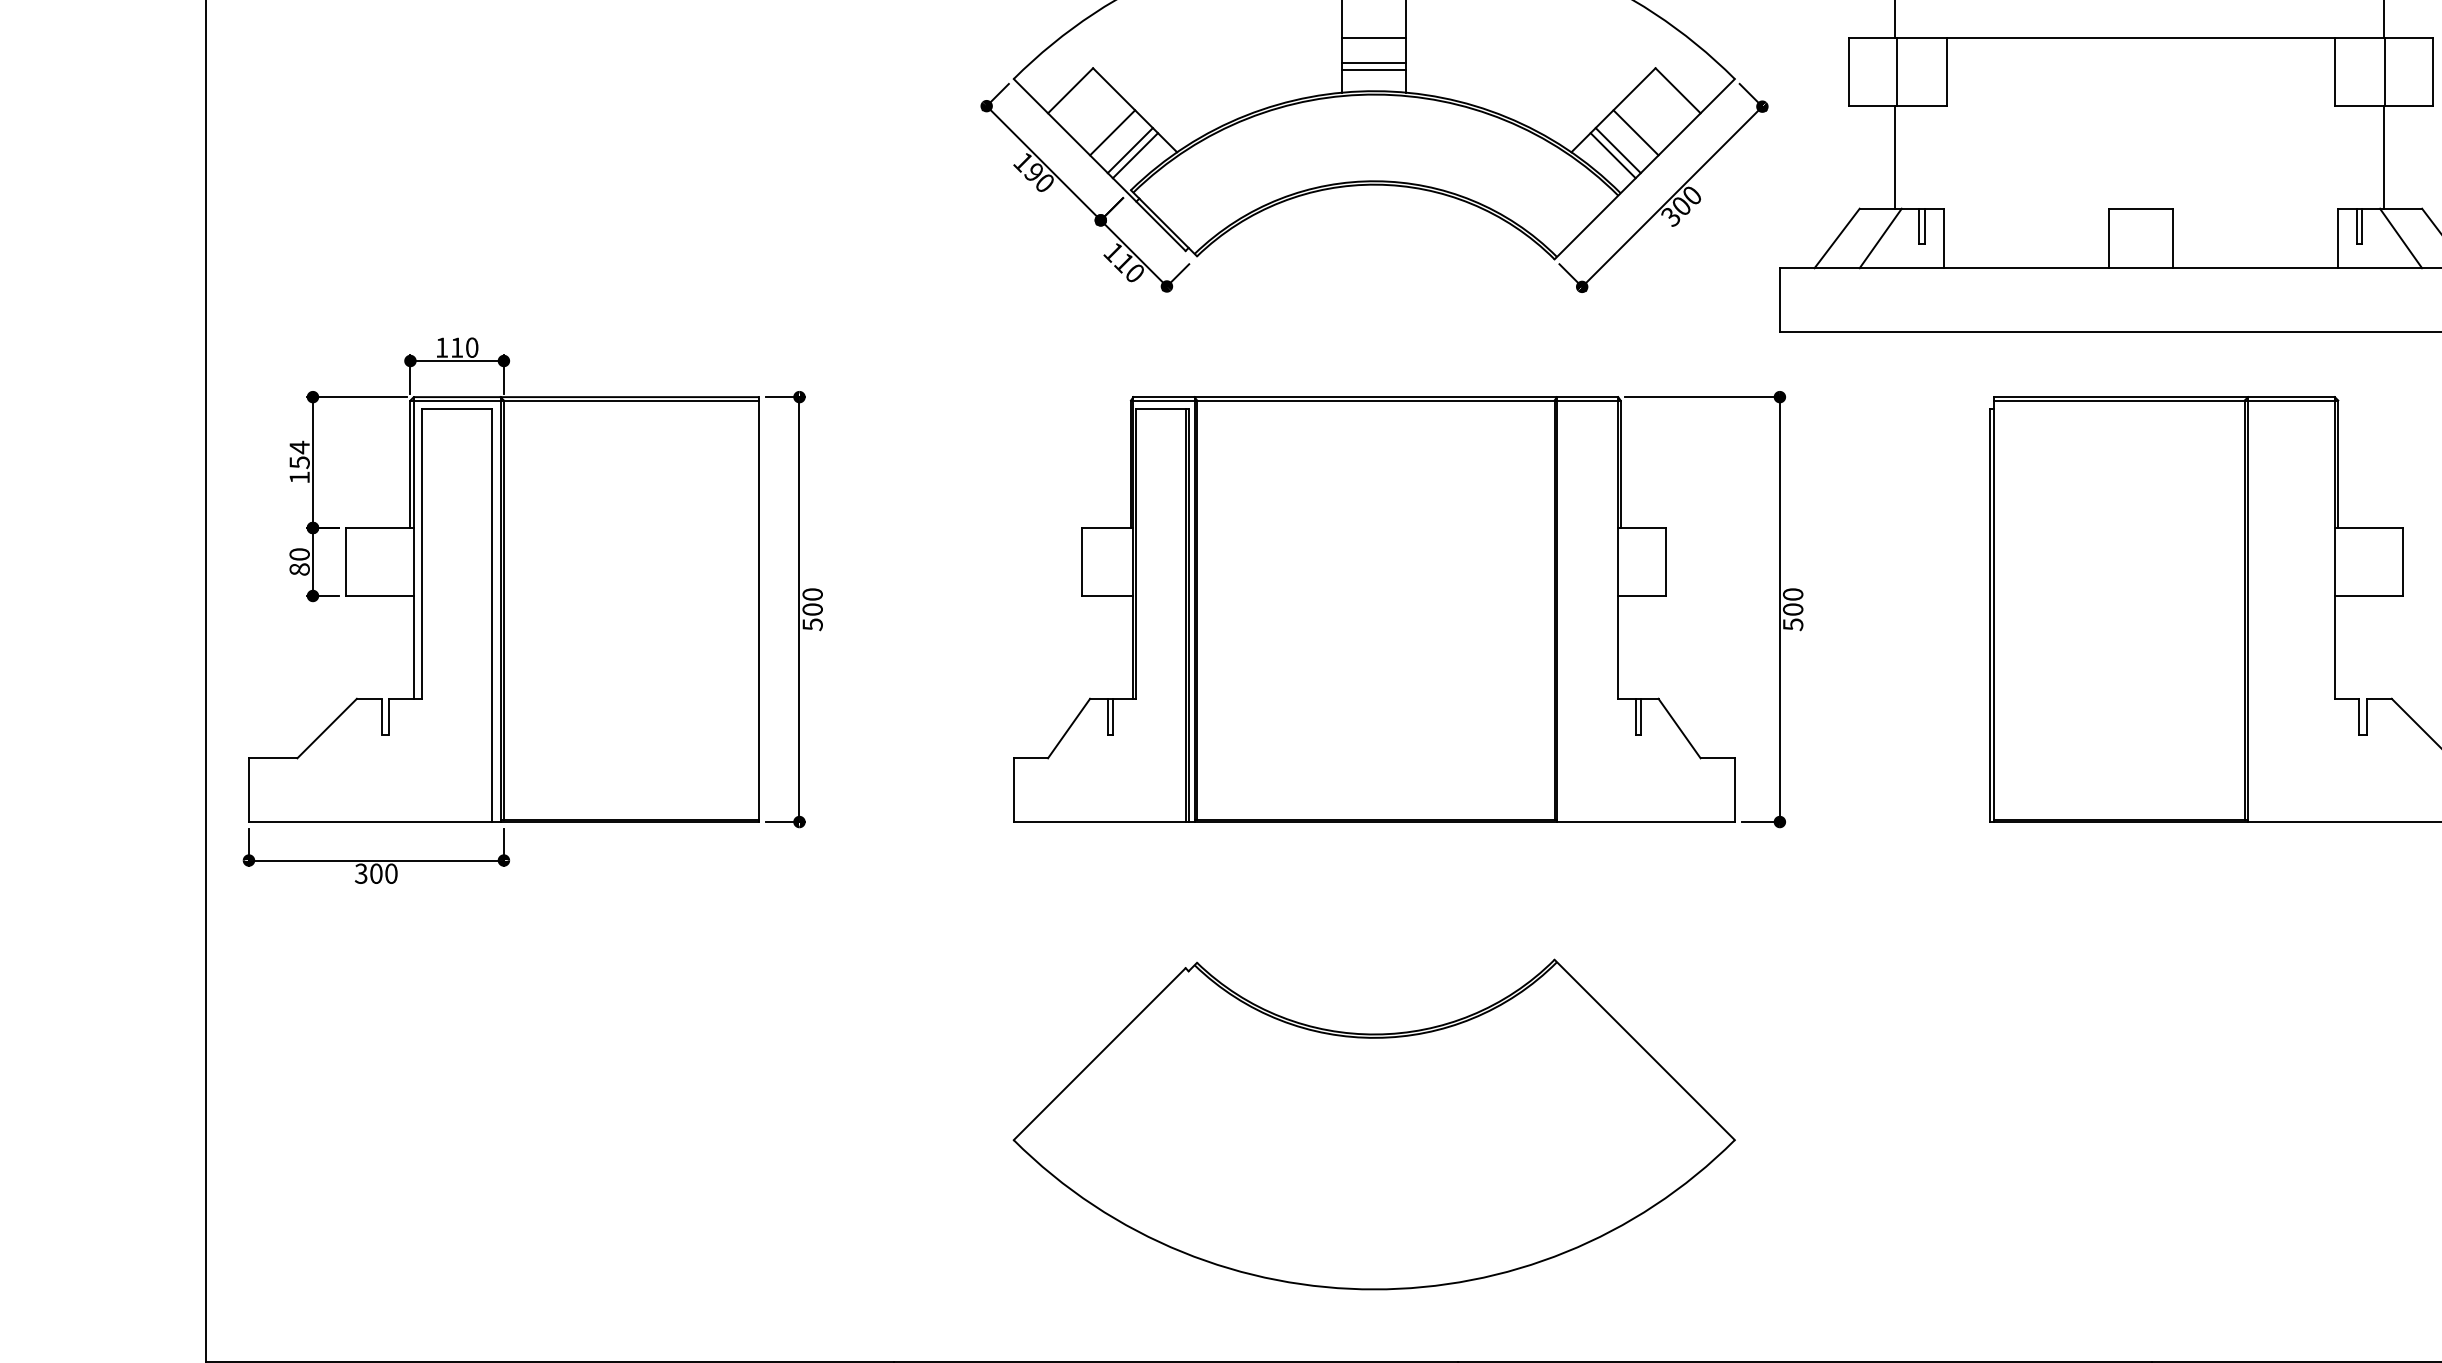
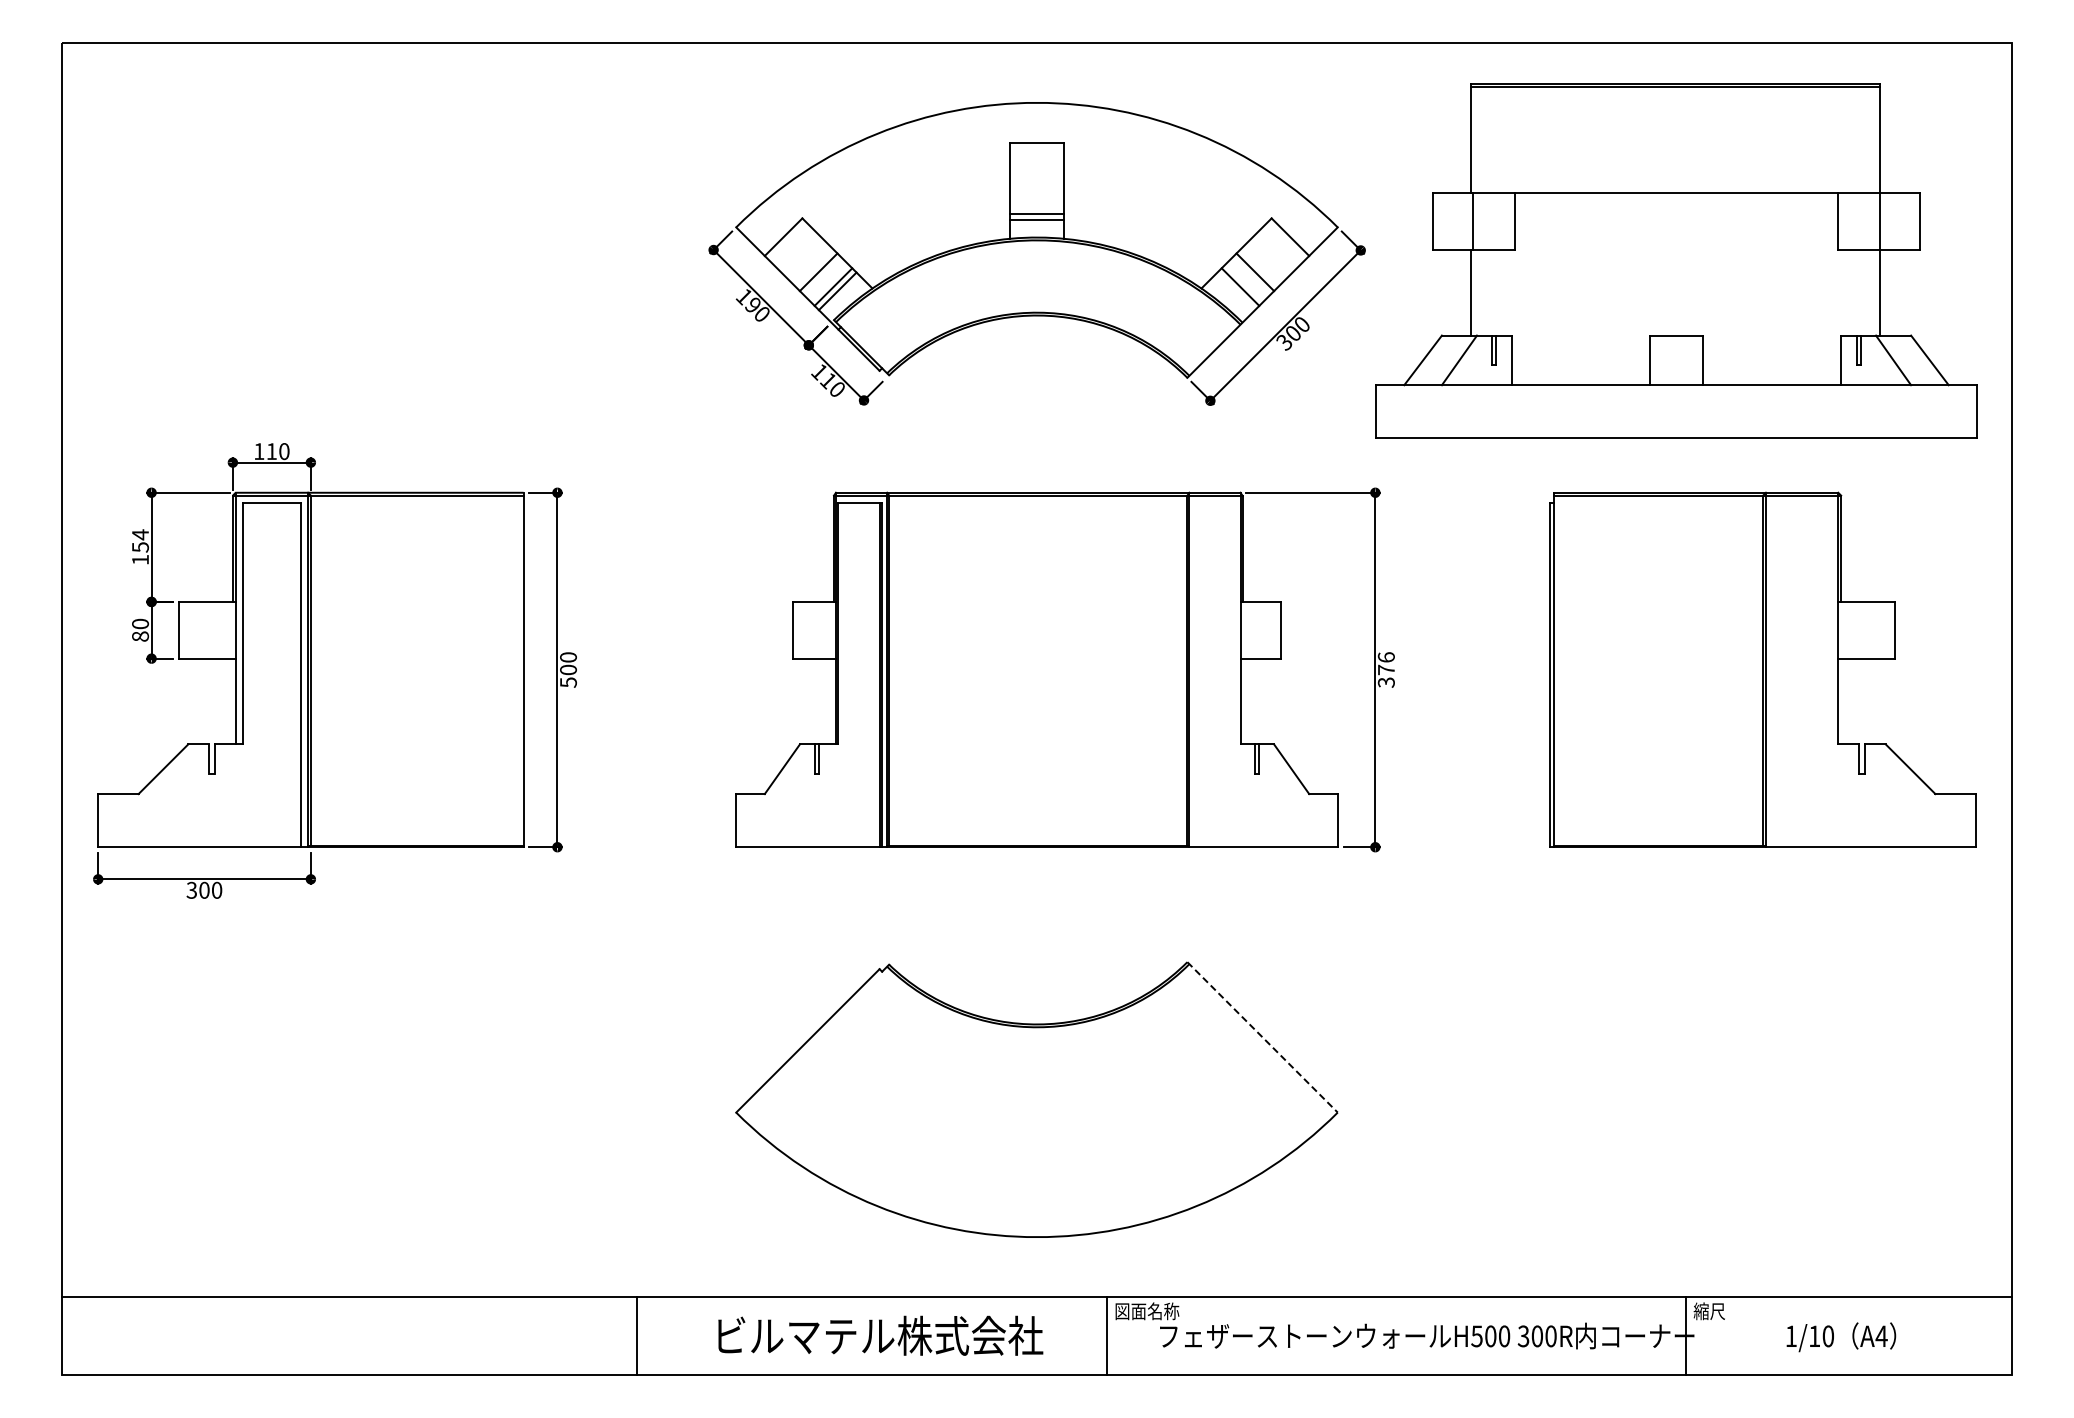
line: (1373, 37) -> (1036, 192), removed
line: (1613, 155) -> (1236, 291), removed
text: (1792, 608) -> (1385, 669), 500 -> 376
line: (1644, 1050) -> (1262, 1037), solid -> dashed

